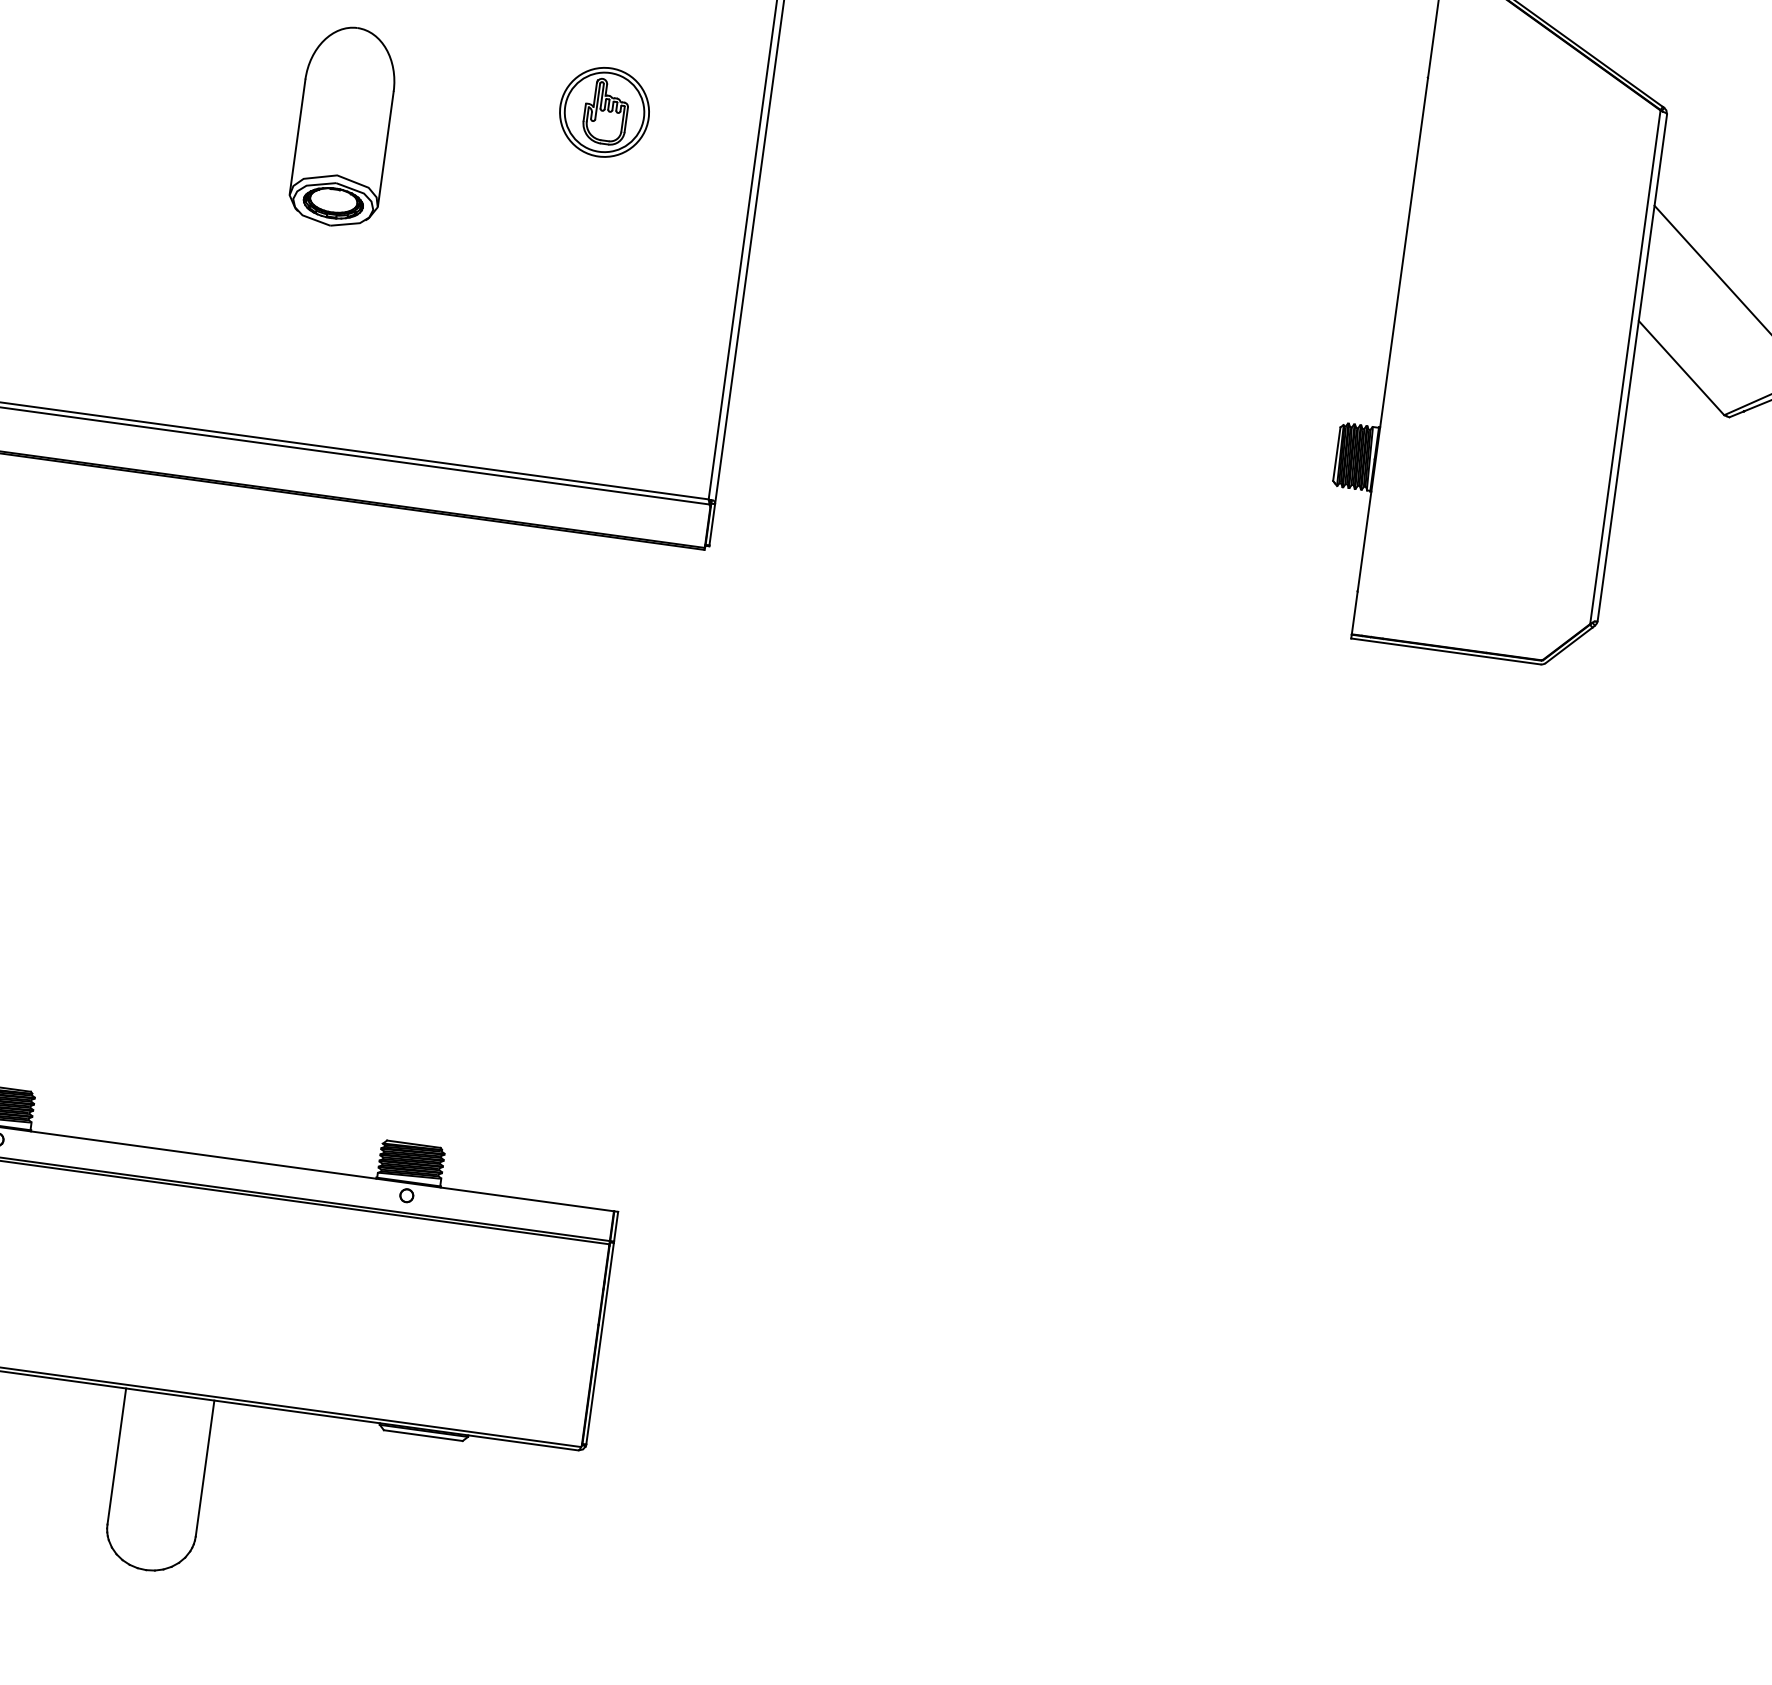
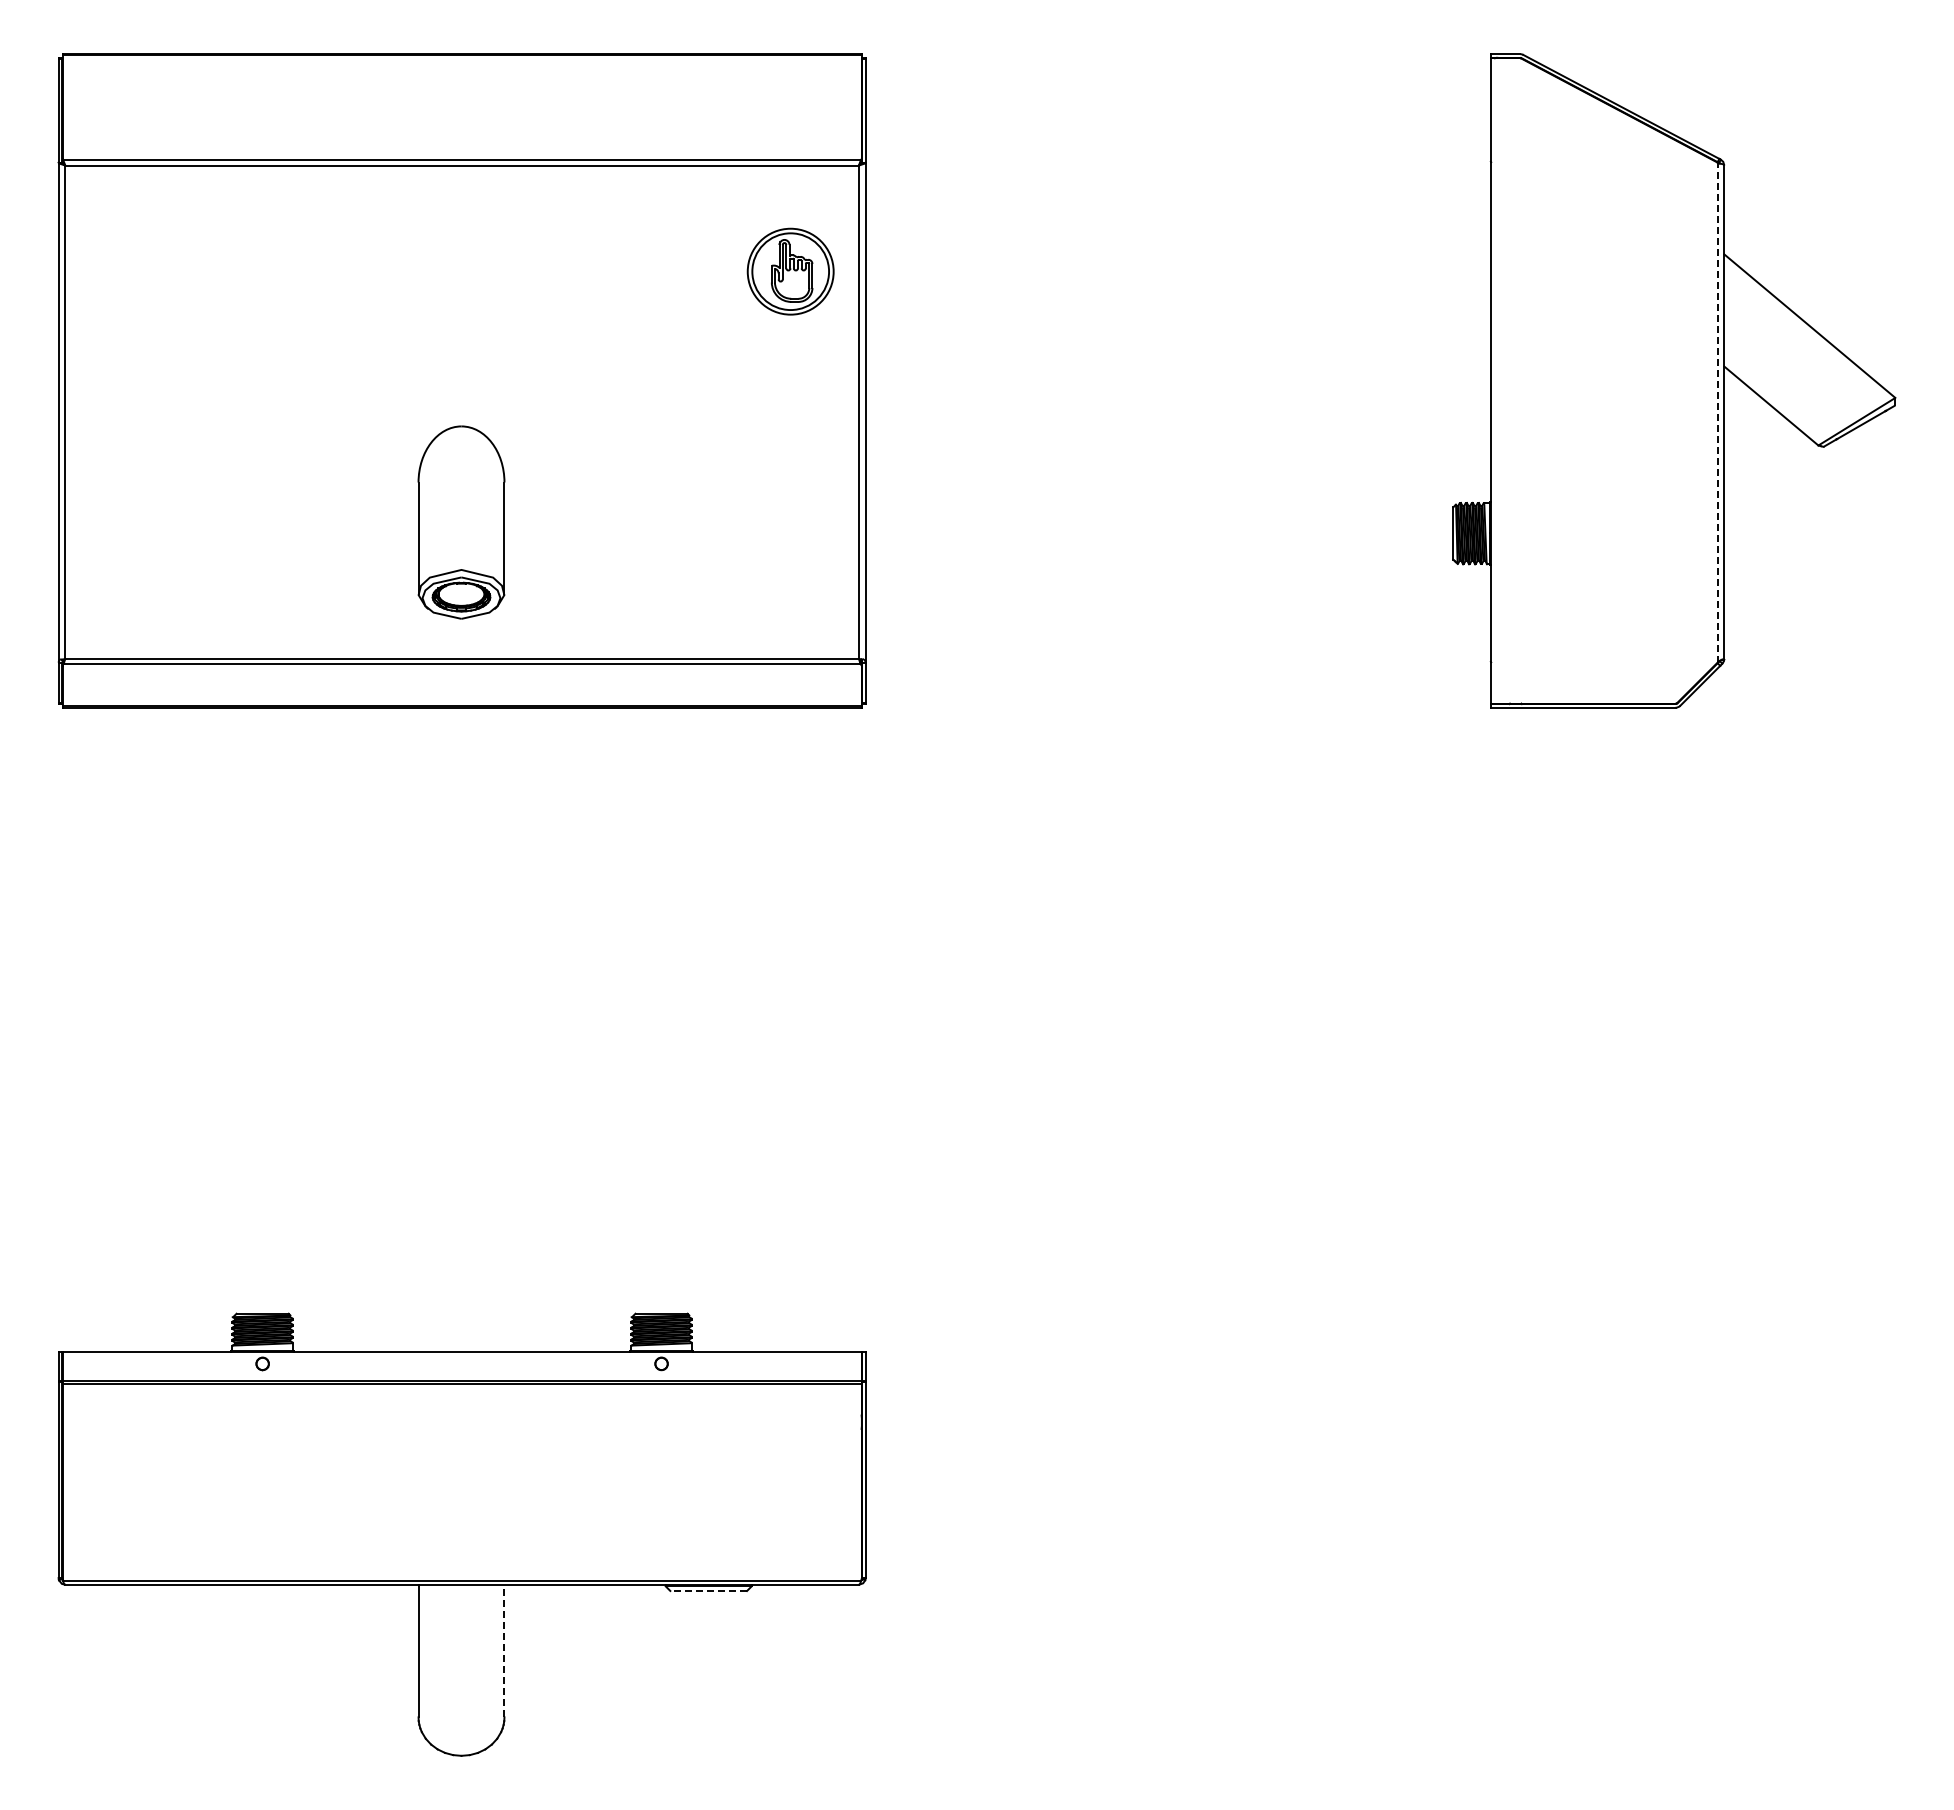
part: (604, 112) -> (790, 271), moved
part: (343, 126) -> (461, 522), moved
line: (1625, 367) -> (1717, 412), solid -> dashed
line: (423, 1435) -> (708, 1590), solid -> dashed
line: (205, 1467) -> (504, 1650), solid -> dashed

